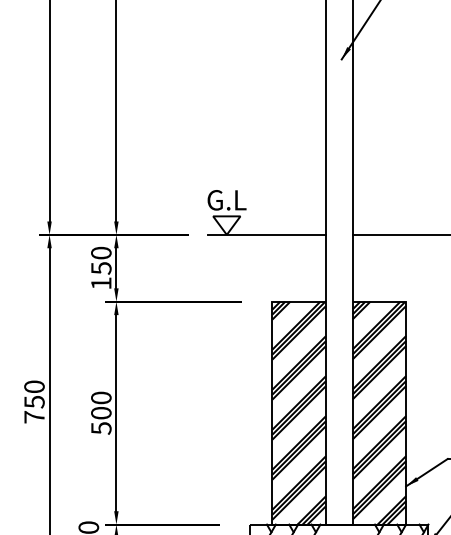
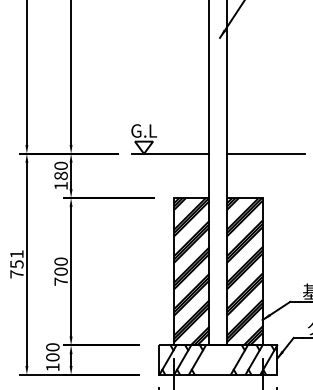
text: (100, 267) -> (60, 175), 150 -> 180
text: (33, 387) -> (16, 254), 750 -> 751
text: (100, 427) -> (60, 281), 500 -> 700

